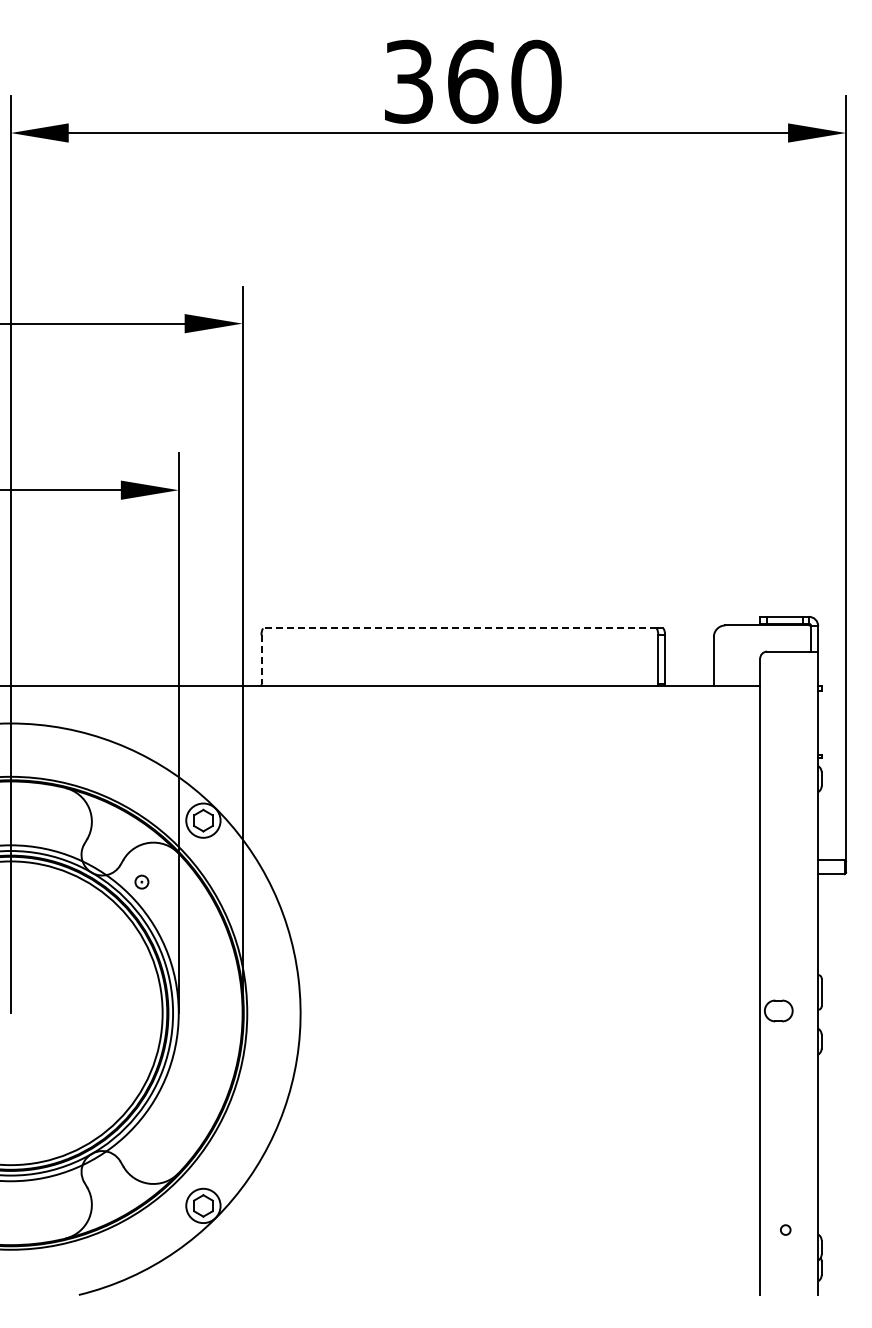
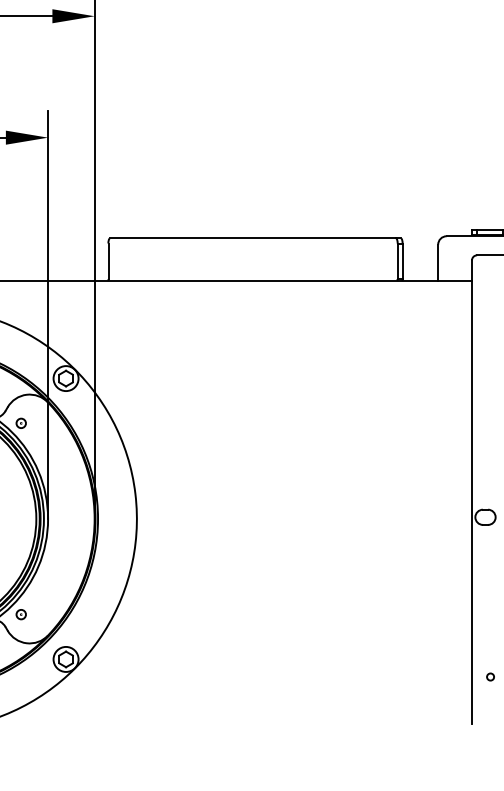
line: (459, 628) -> (252, 238), dashed -> solid
line: (261, 660) -> (108, 261), dashed -> solid
part: (141, 1144) -> (20, 614), added

